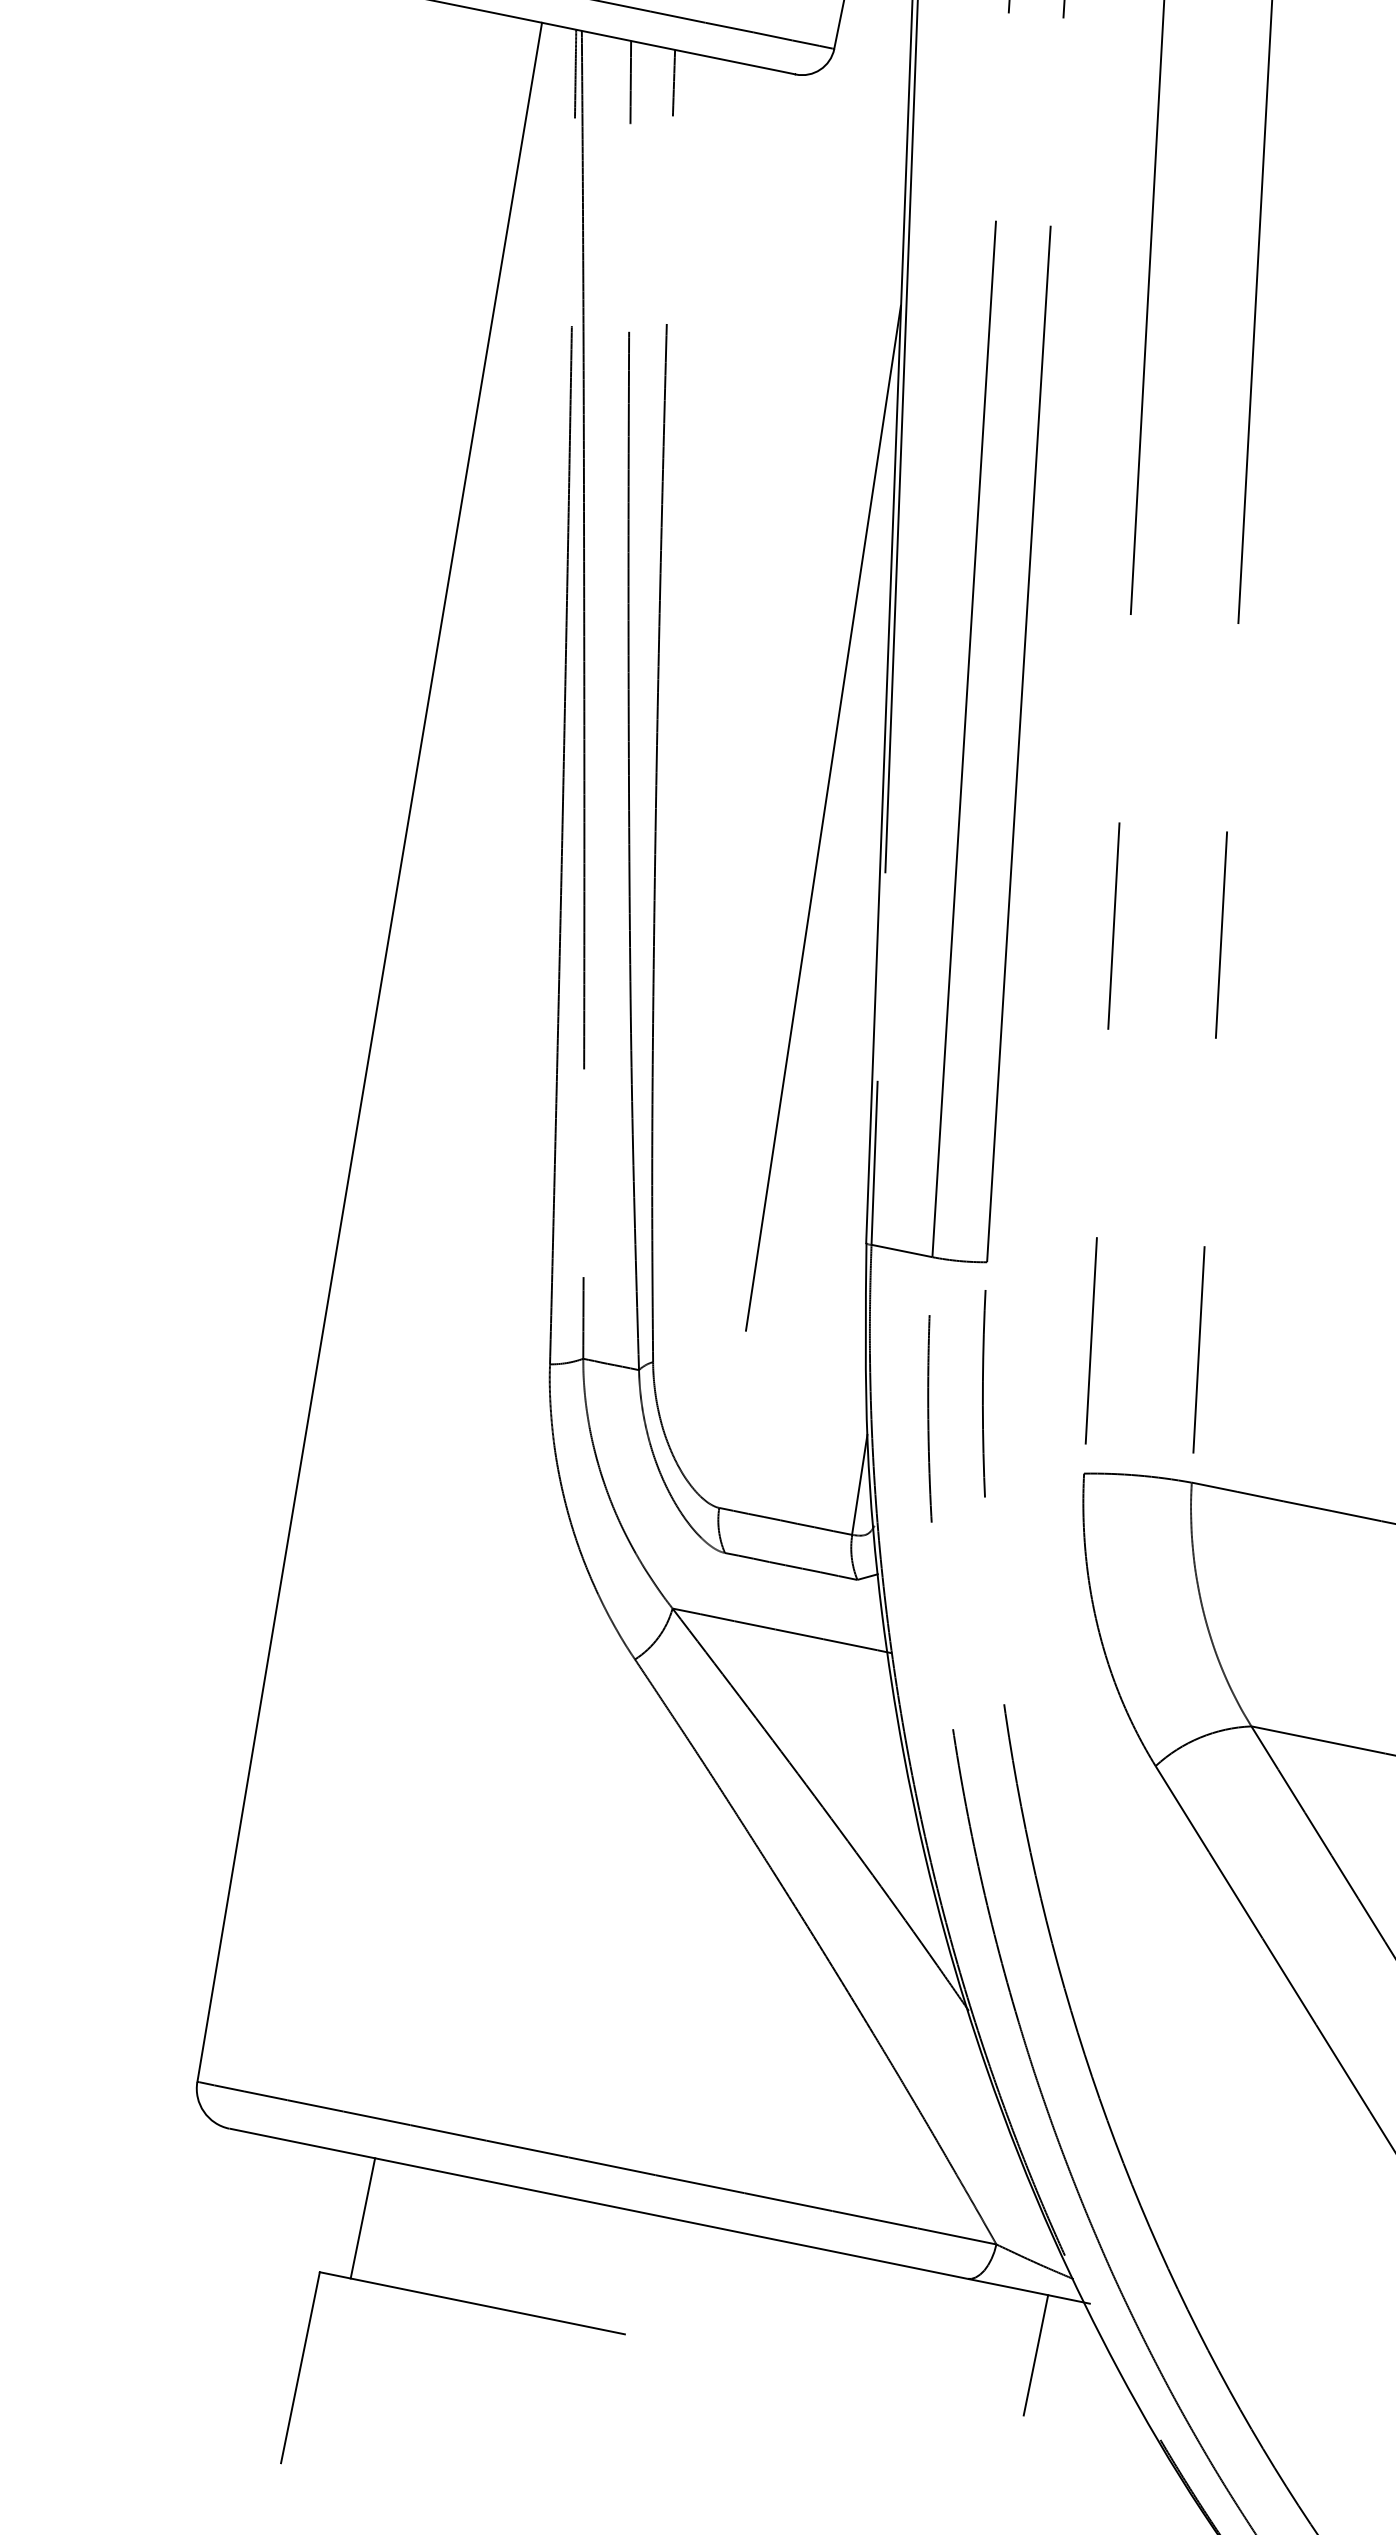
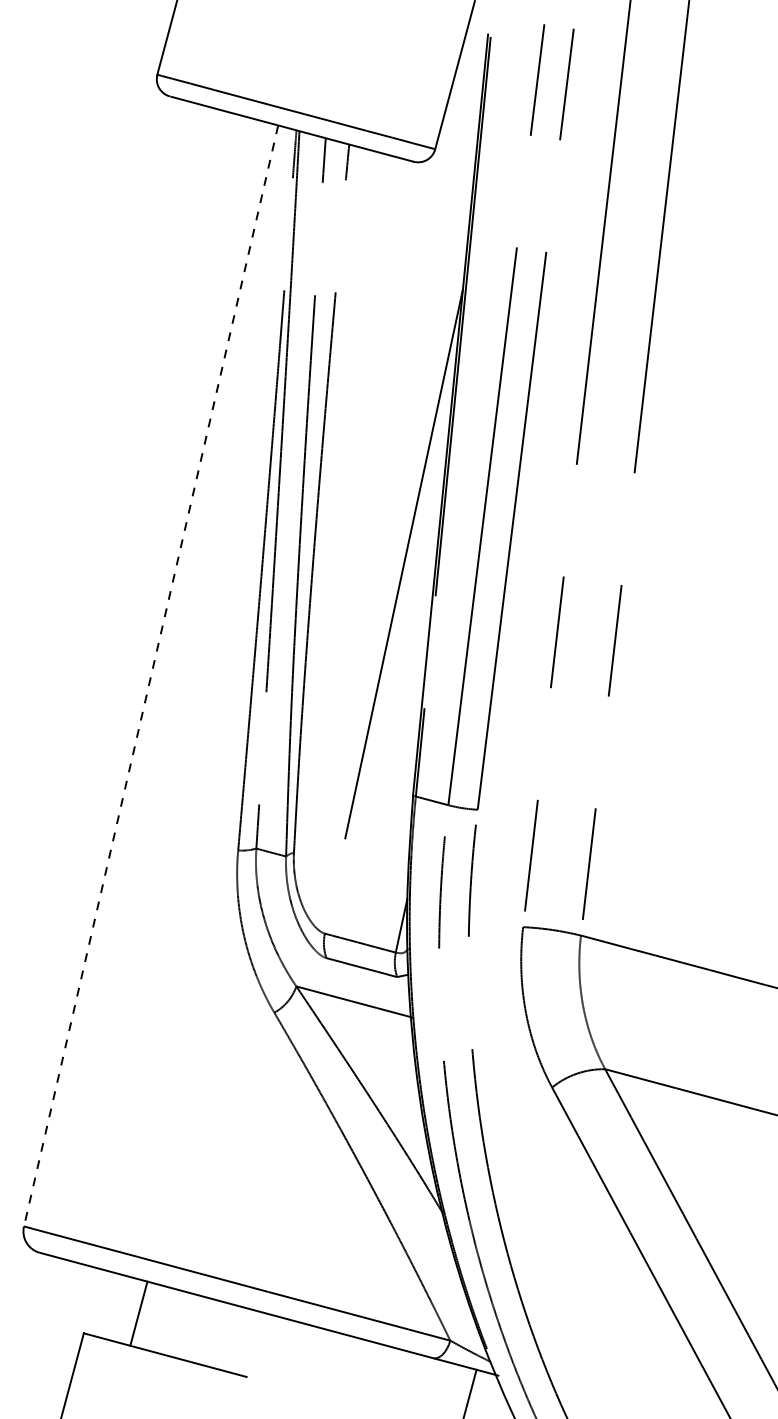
line: (370, 1051) -> (151, 675), solid -> dashed
line: (362, 2218) -> (138, 1313), moved

